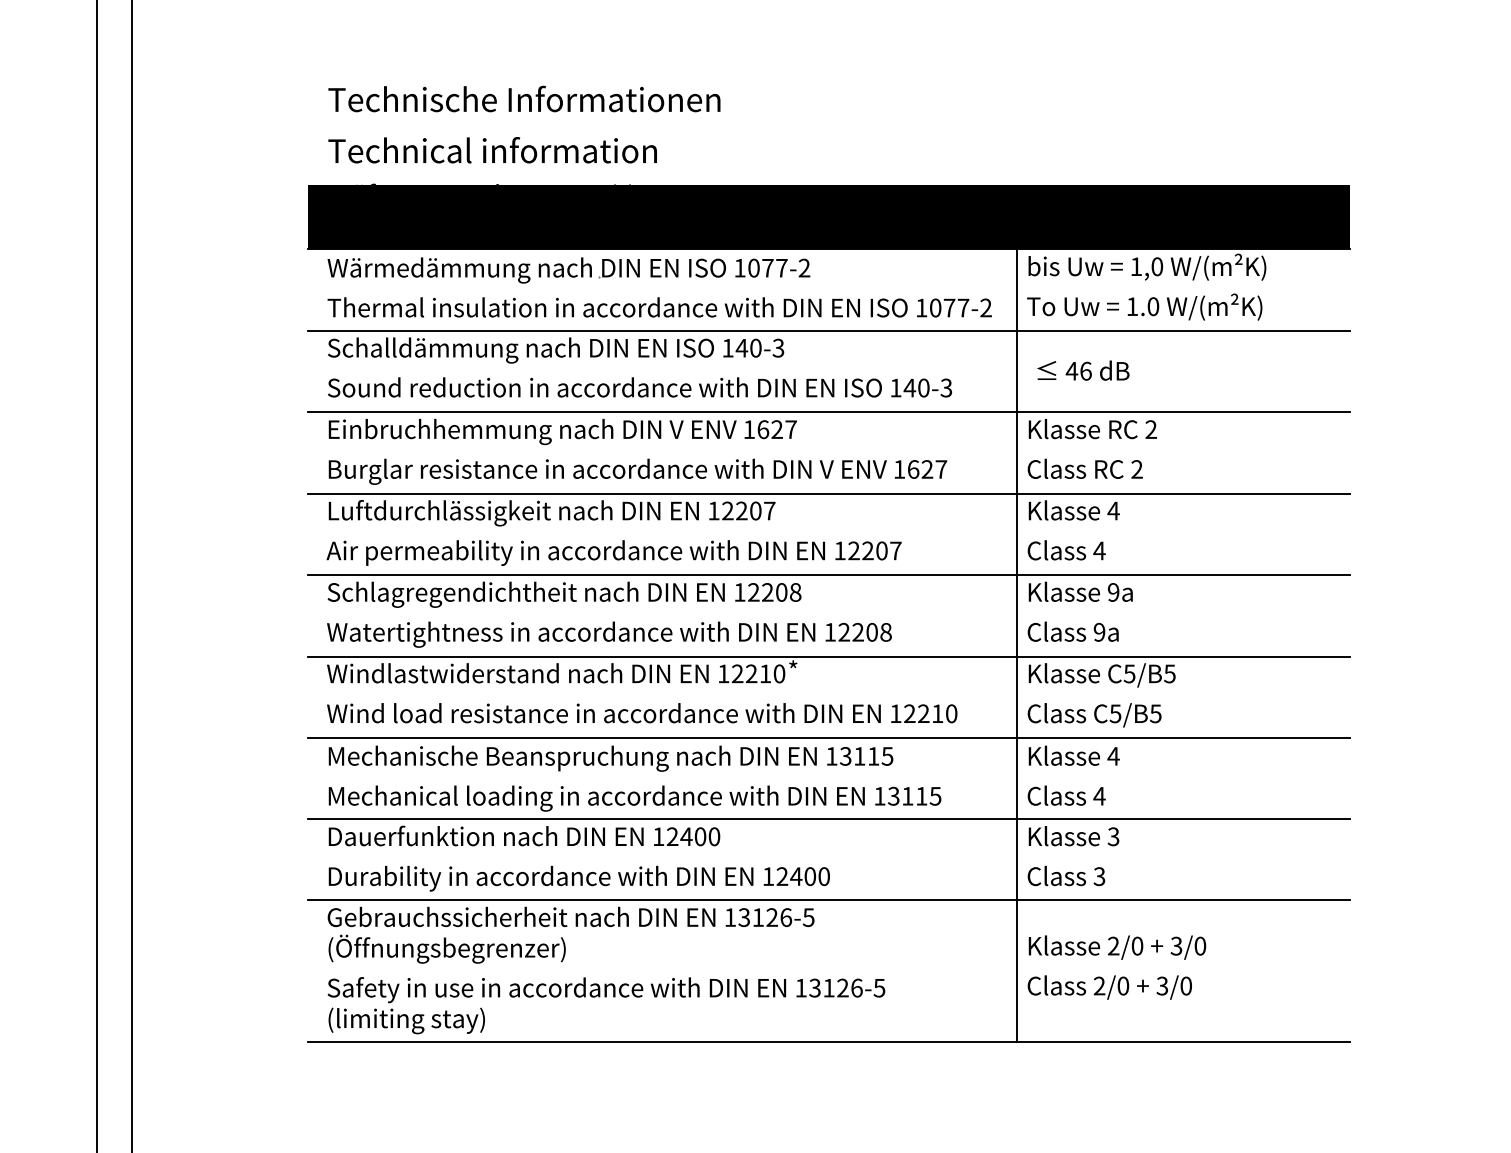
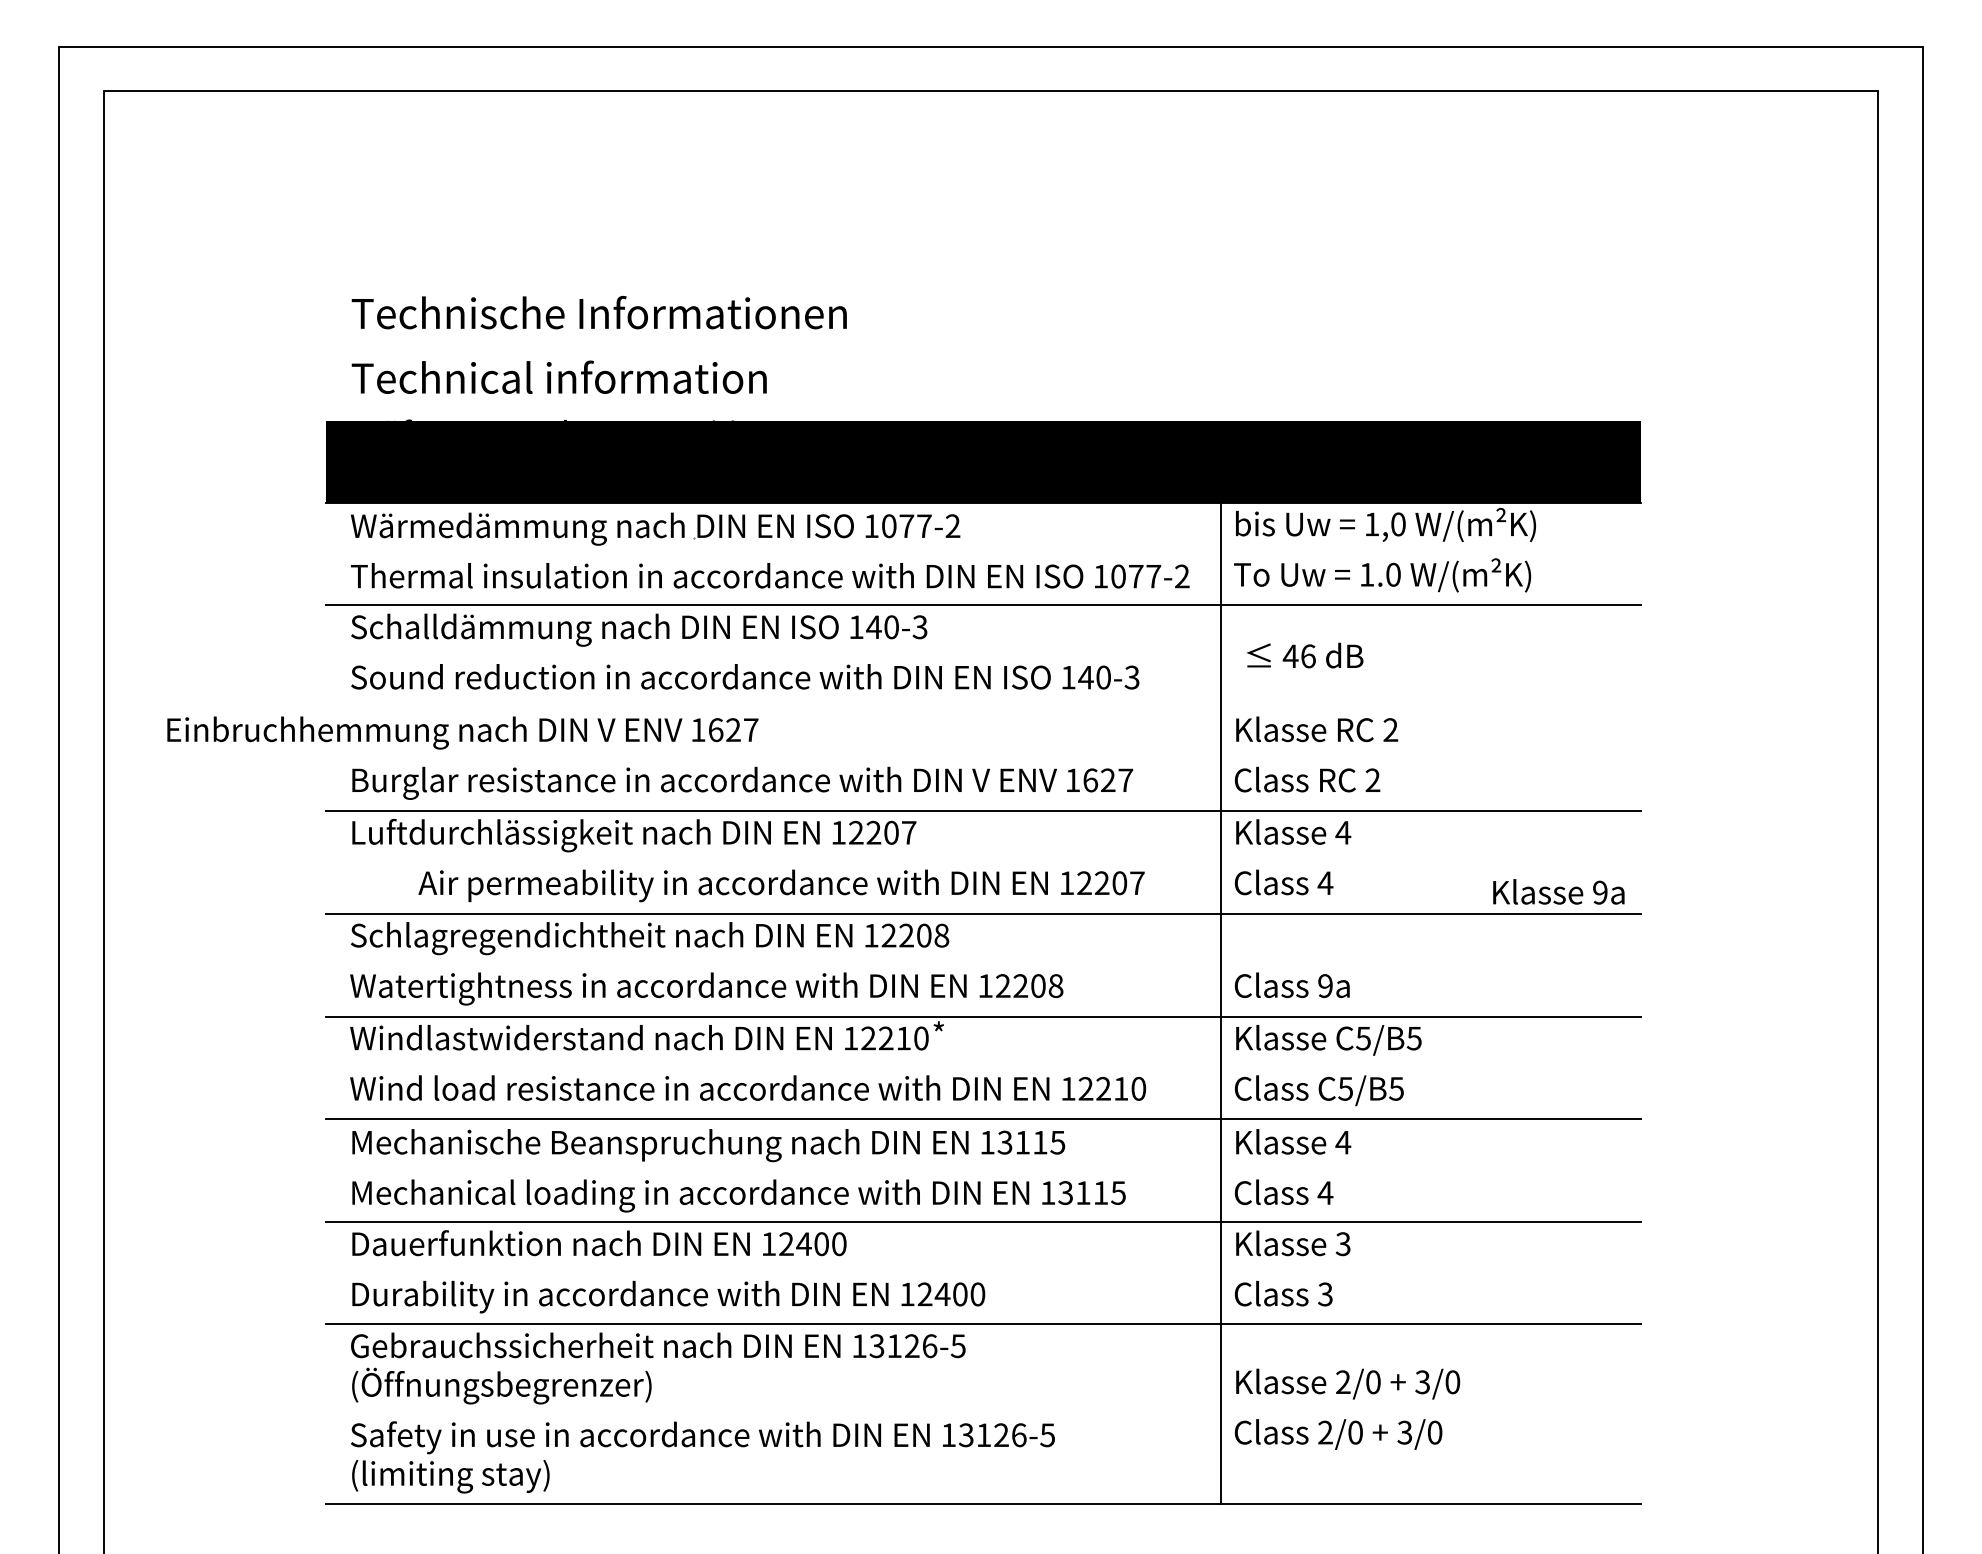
line: (828, 412) -> (983, 708), removed
text: (562, 431) -> (462, 732), moved
text: (614, 552) -> (781, 885), moved
text: (1080, 591) -> (1558, 891), moved

